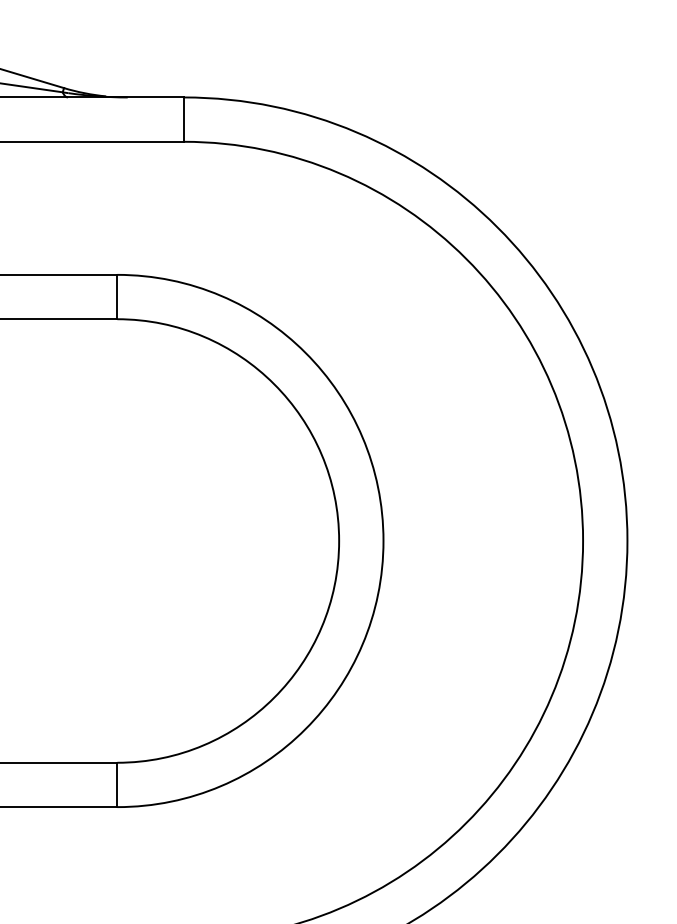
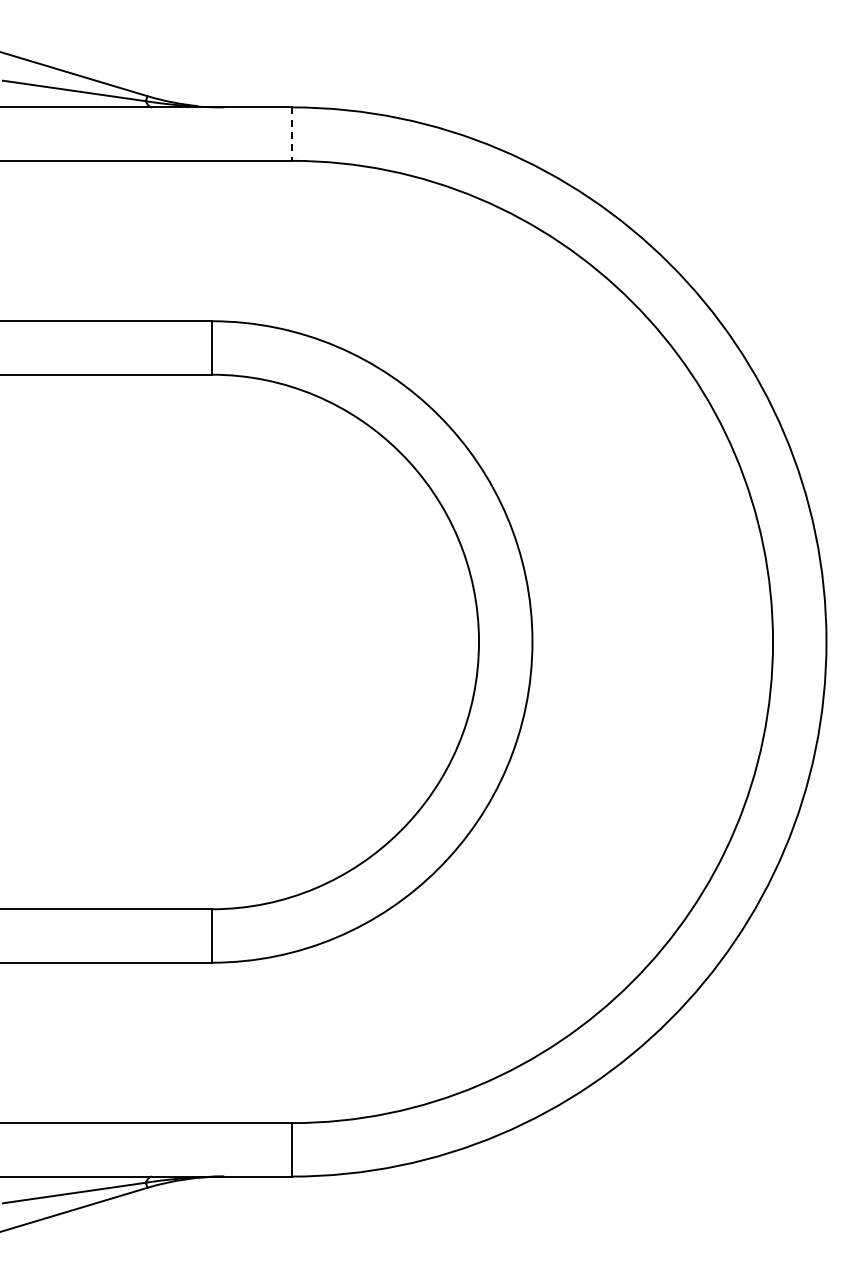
line: (183, 119) -> (291, 134), solid -> dashed

